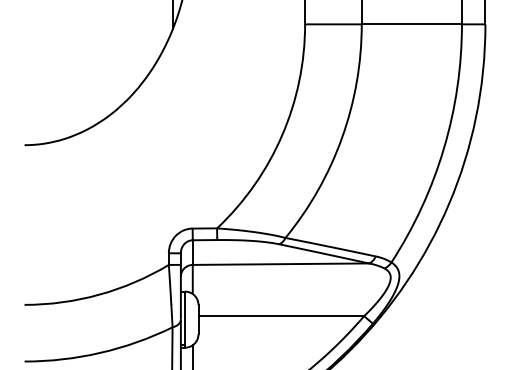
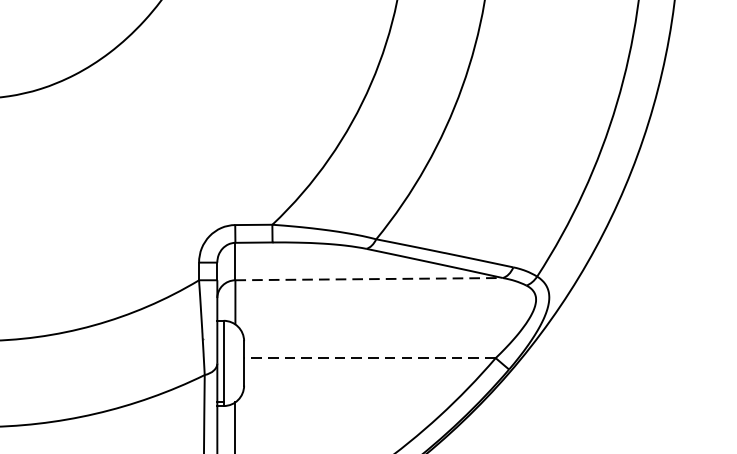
line: (281, 264) -> (370, 279), solid -> dashed
line: (281, 316) -> (370, 358), solid -> dashed

